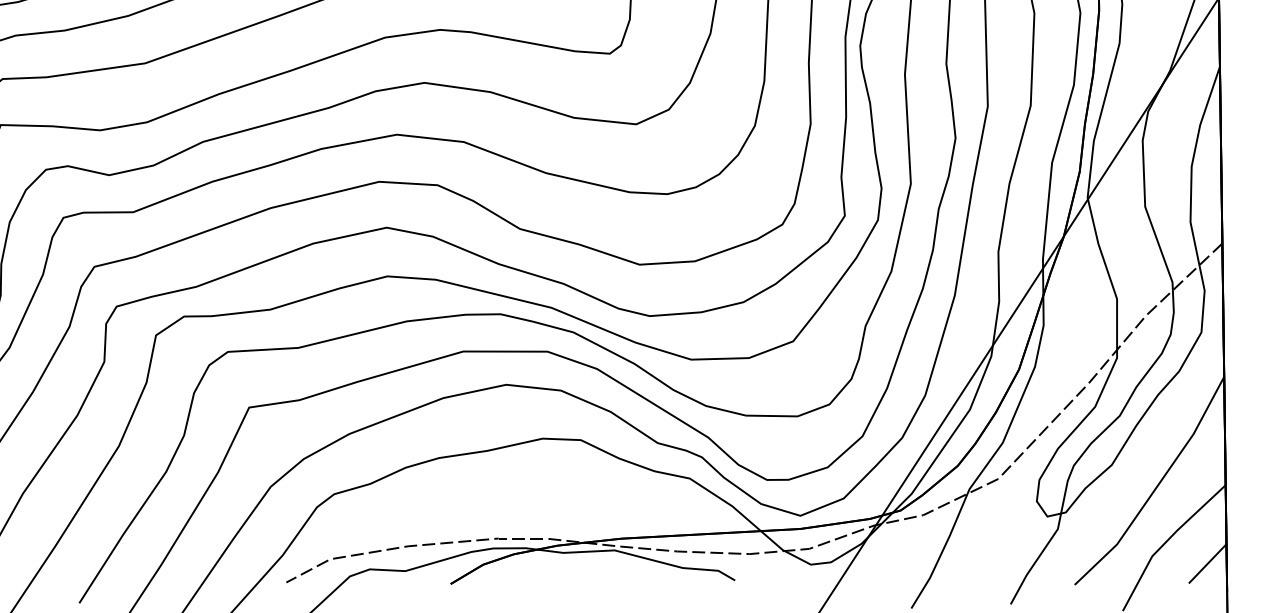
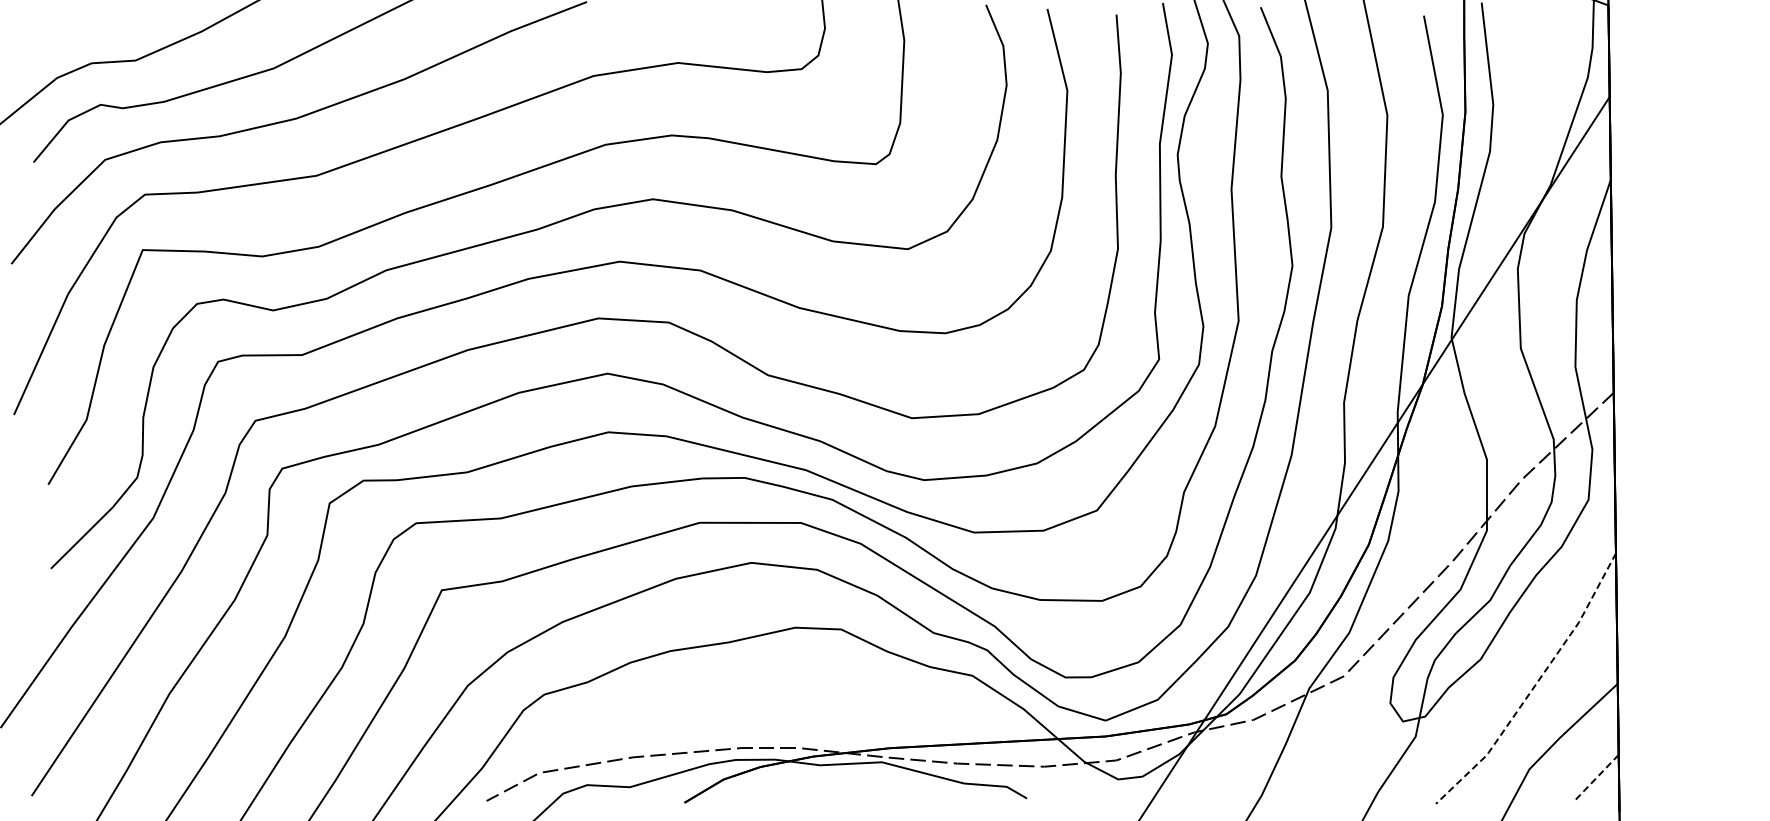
line: (1157, 486) -> (1535, 685), solid -> dashed
line: (1208, 563) -> (1596, 778), solid -> dashed

